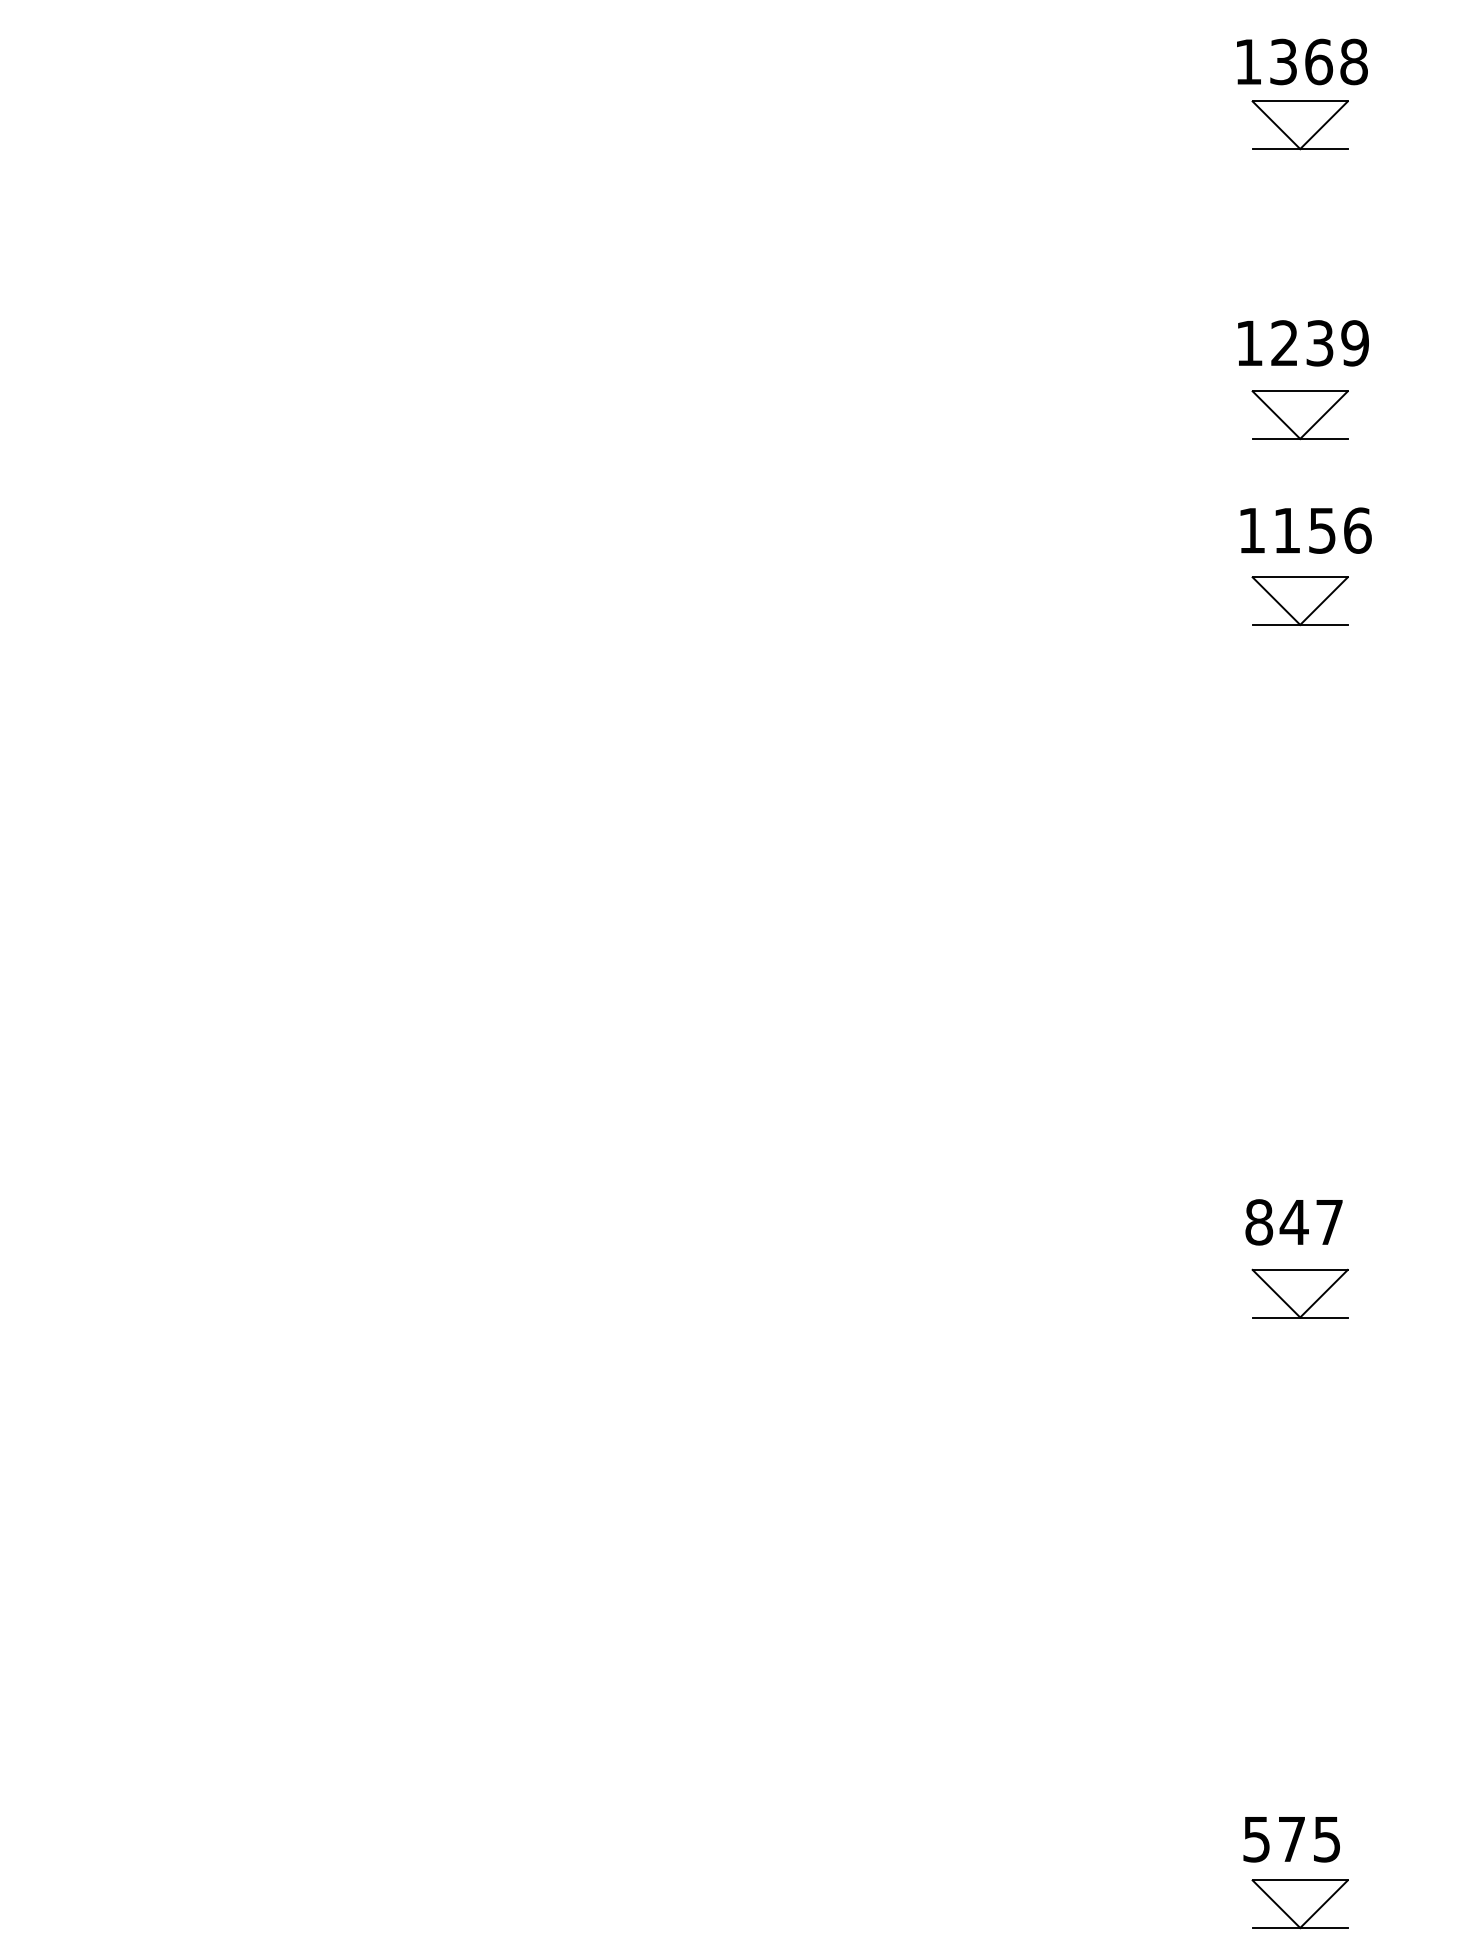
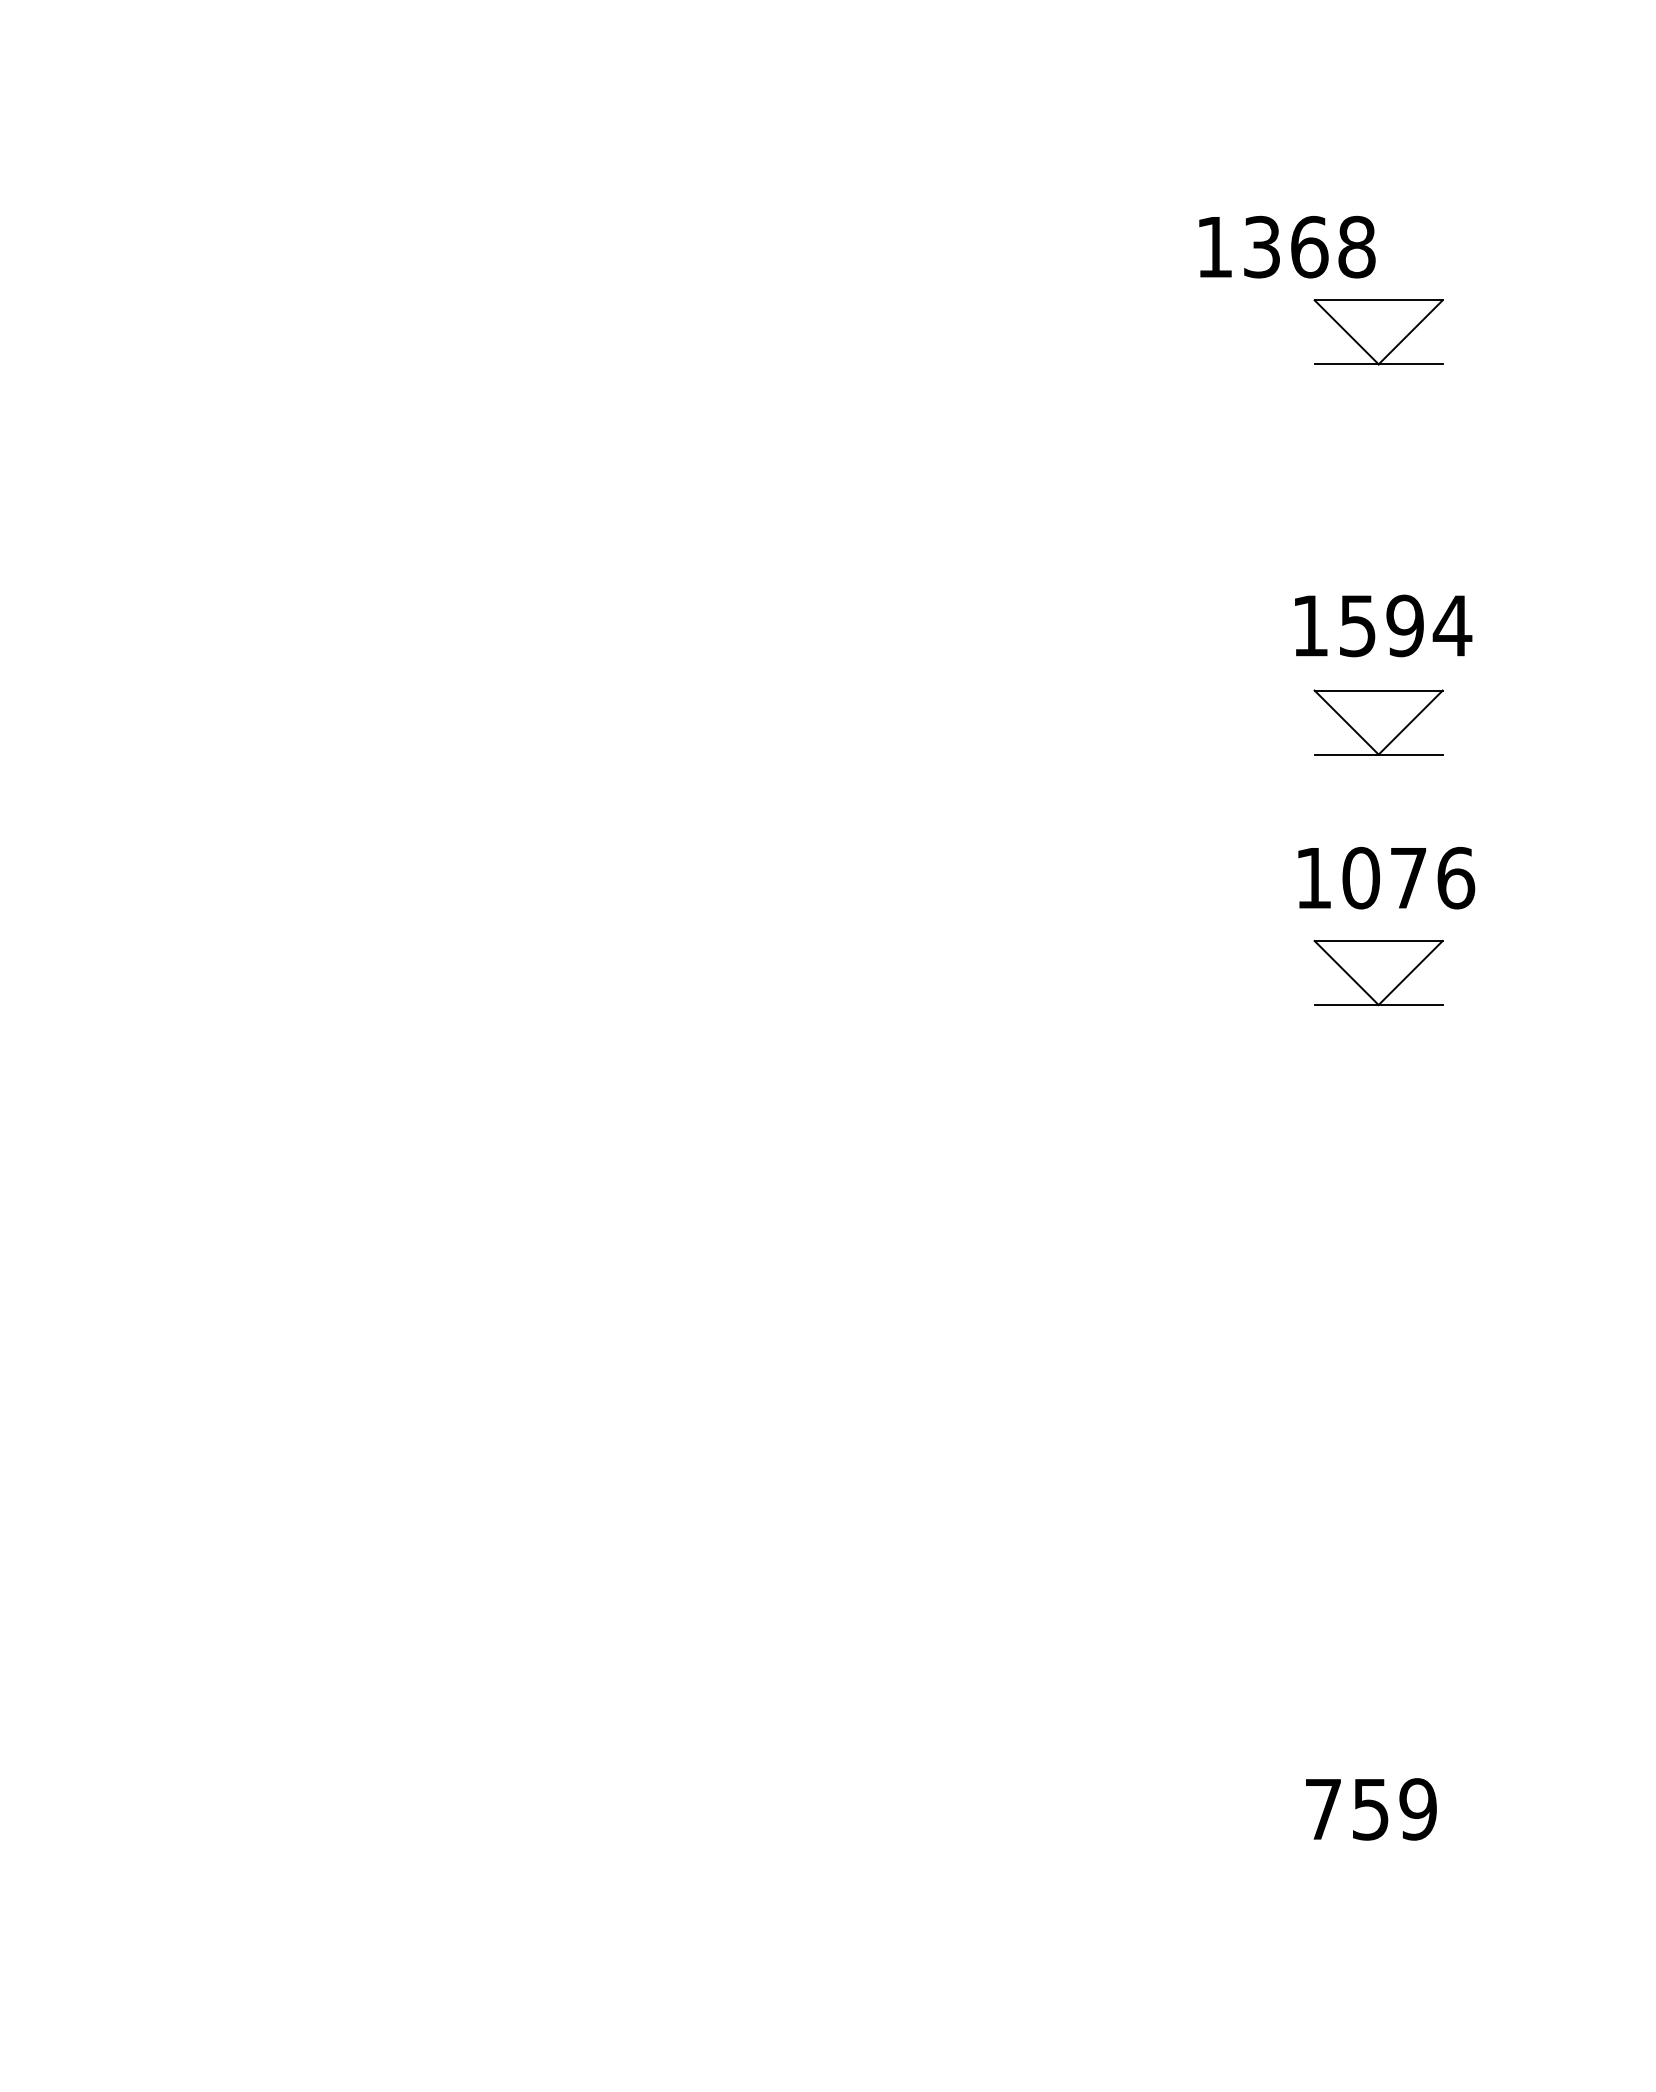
text: (1302, 61) -> (1287, 246), moved
text: (1320, 343) -> (1405, 626), 1239 -> 1594
text: (1304, 530) -> (1384, 877), 1156 -> 1076
text: (1294, 1222) -> (1370, 1809), 847 -> 759
part: (1299, 1293) -> (1377, 1905), removed

